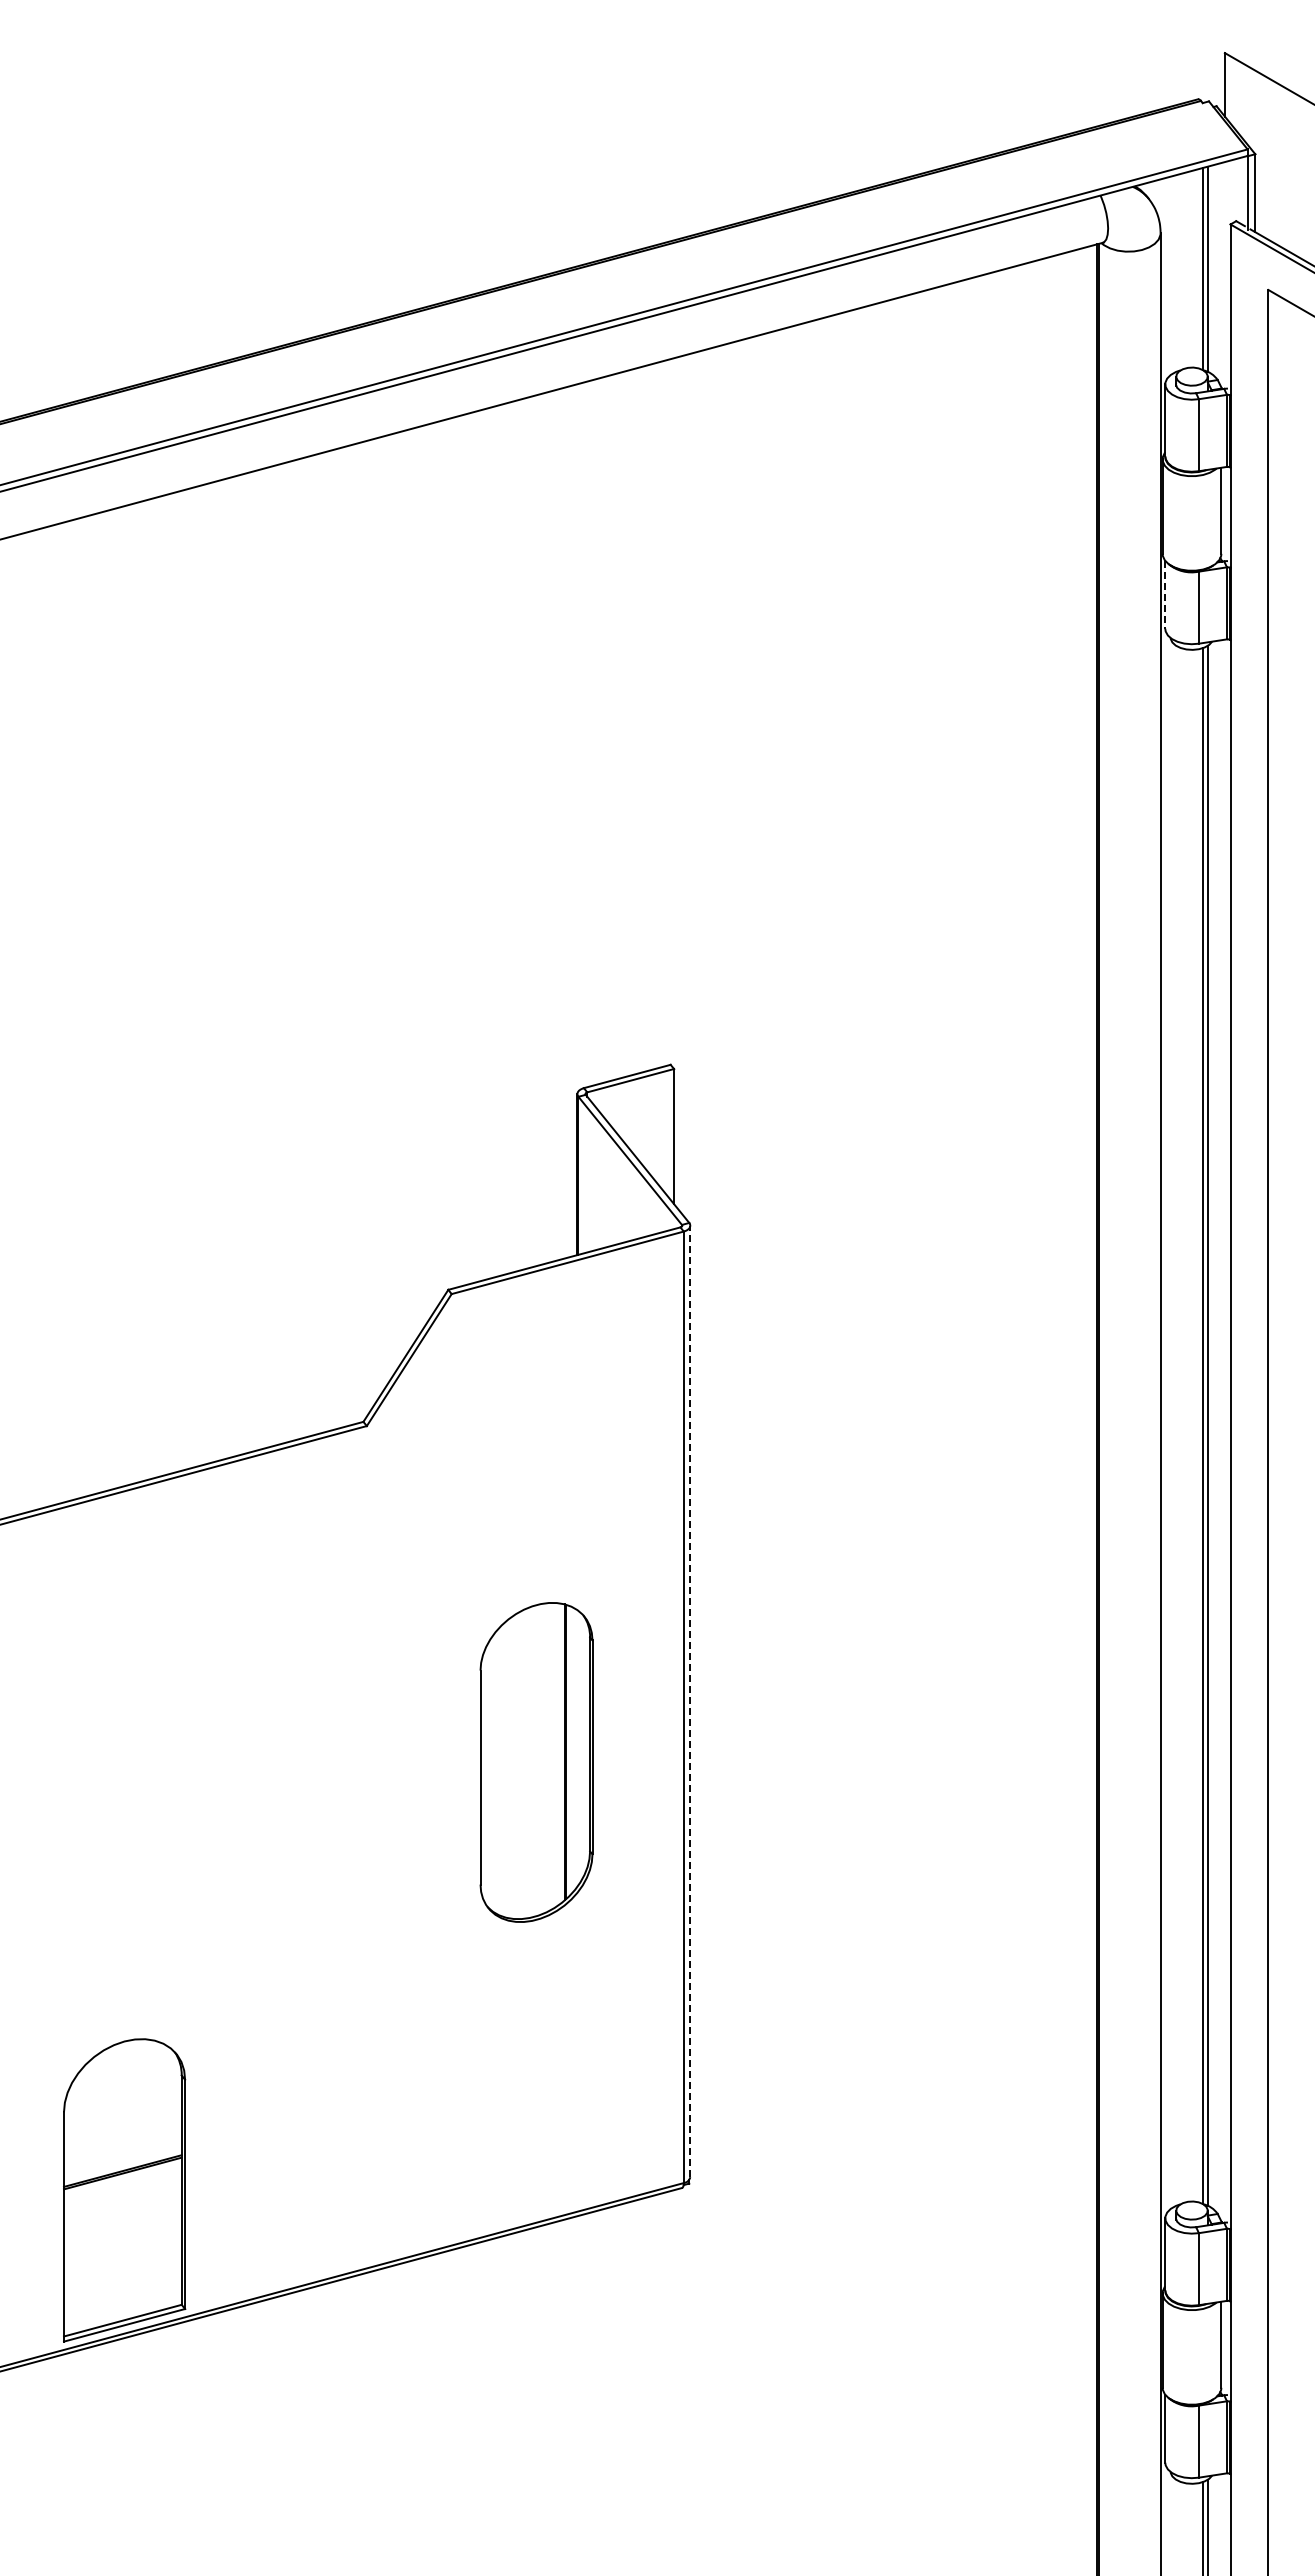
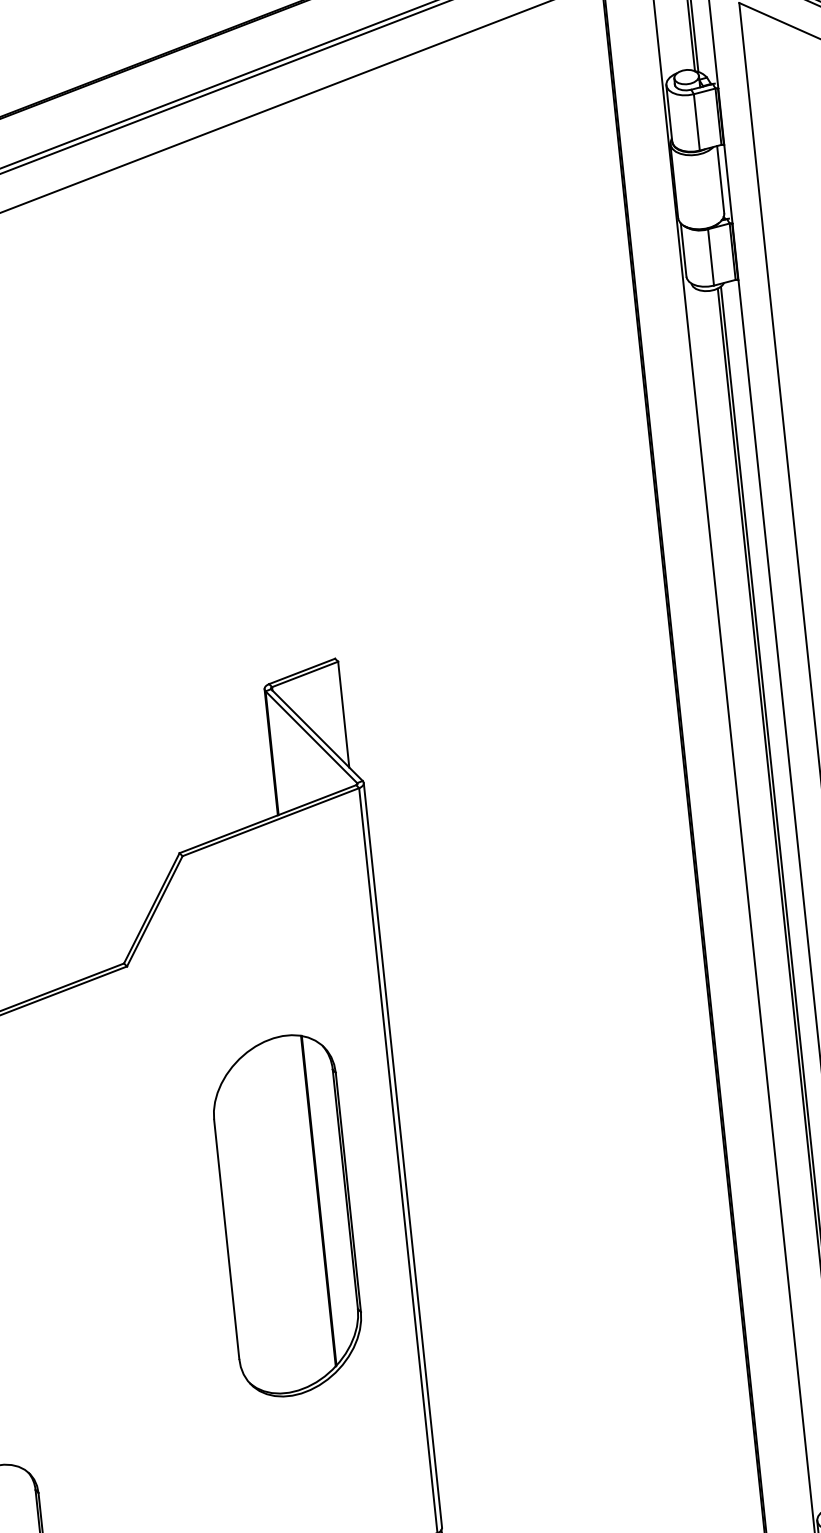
line: (1165, 594) -> (683, 249), dashed -> solid
line: (690, 1701) -> (403, 1155), dashed -> solid
part: (536, 1762) -> (287, 1215), size x1.43

